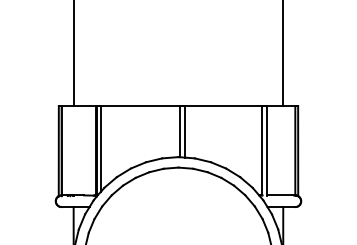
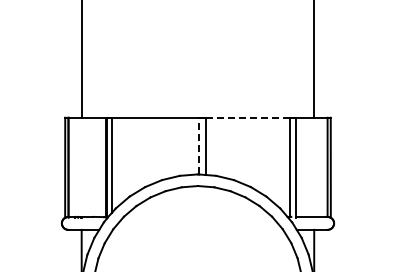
line: (224, 105) -> (248, 117), solid -> dashed
line: (179, 131) -> (199, 145), solid -> dashed

